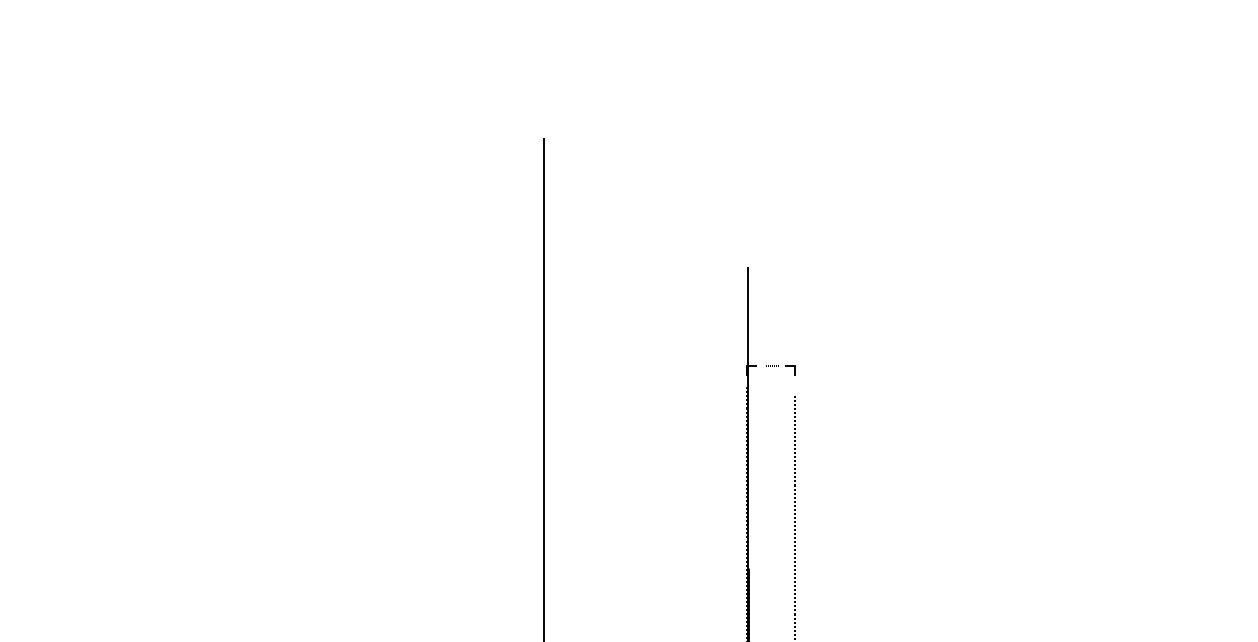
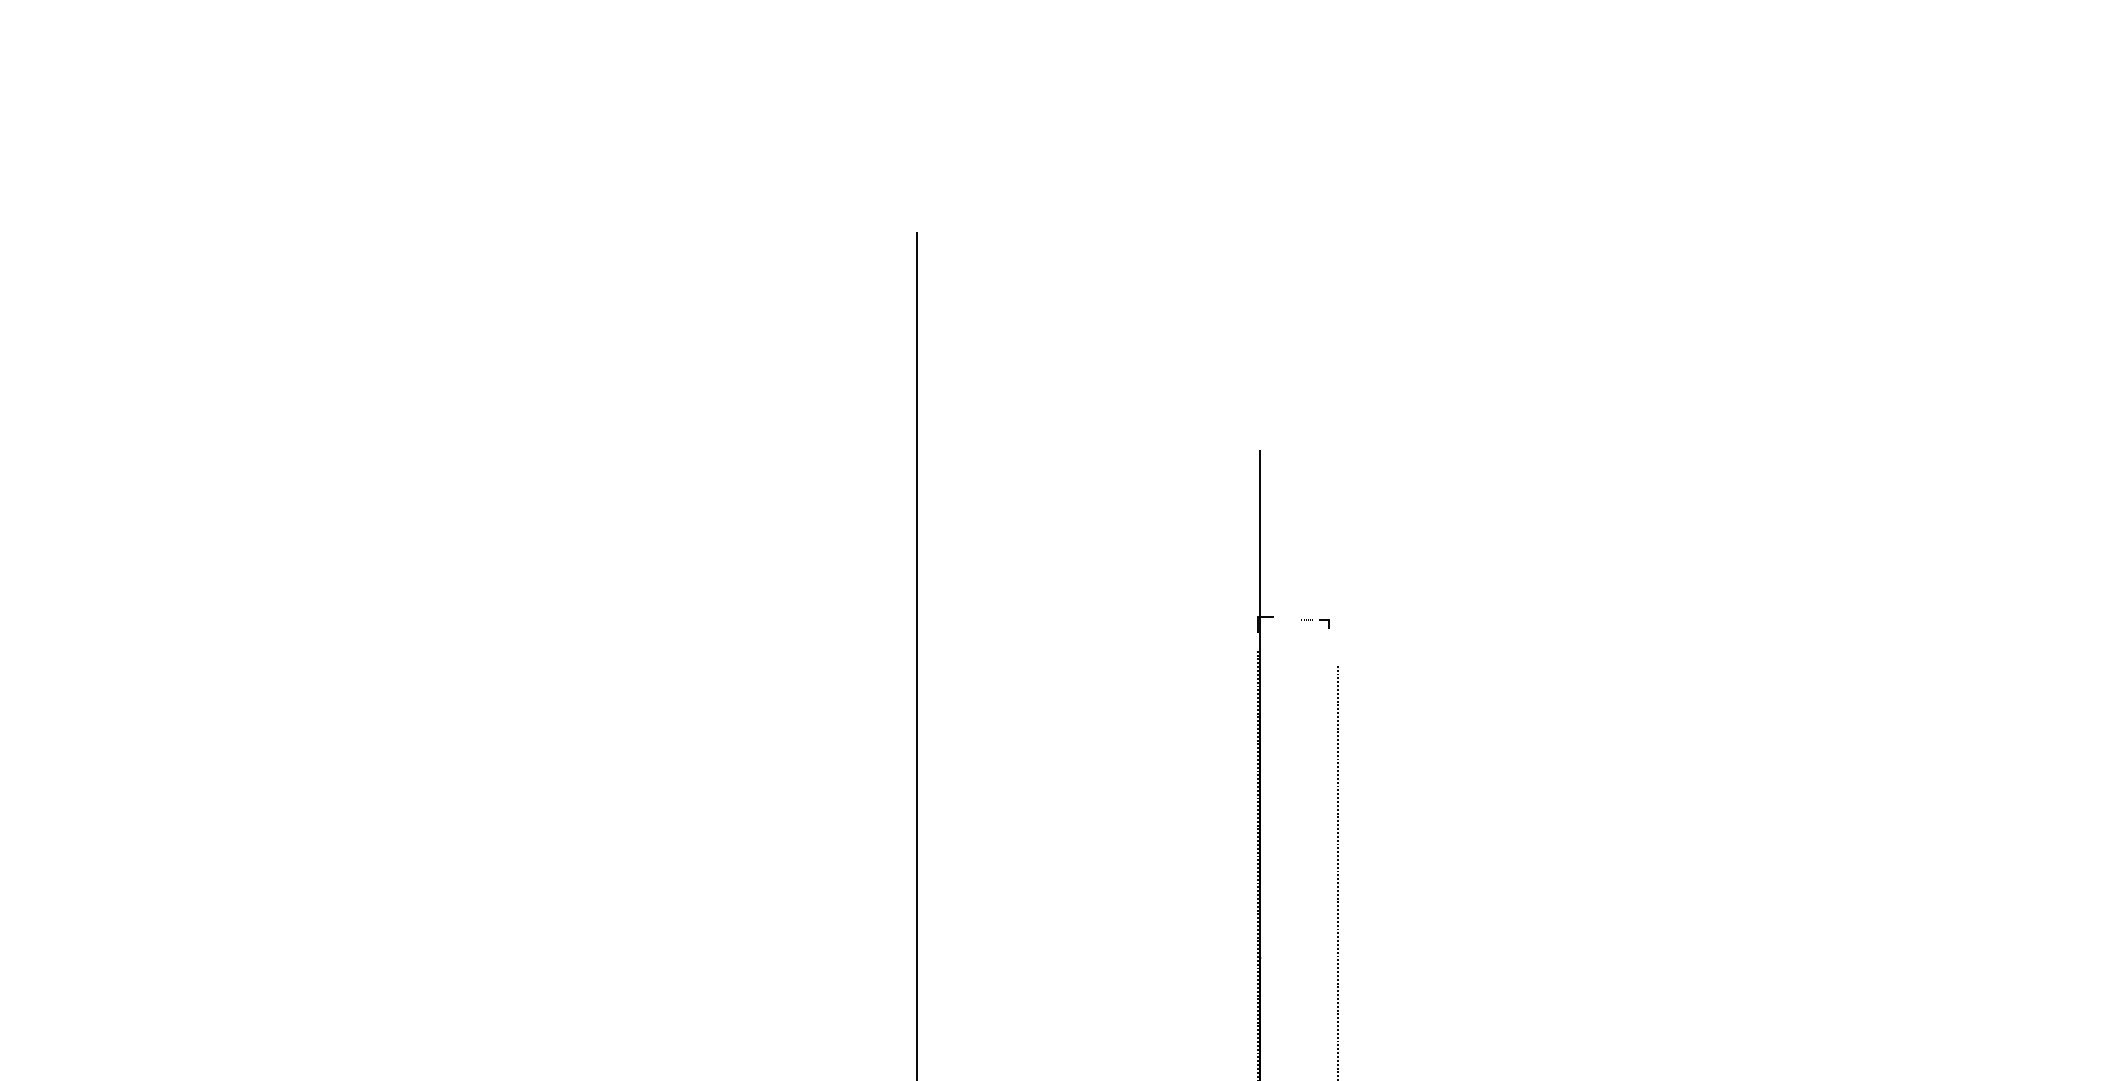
part: (780, 370) -> (1314, 623), size x0.6

